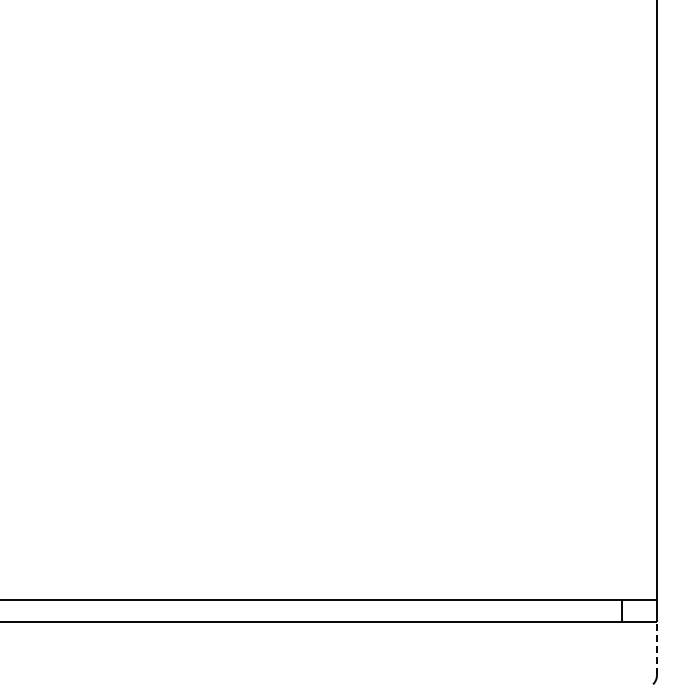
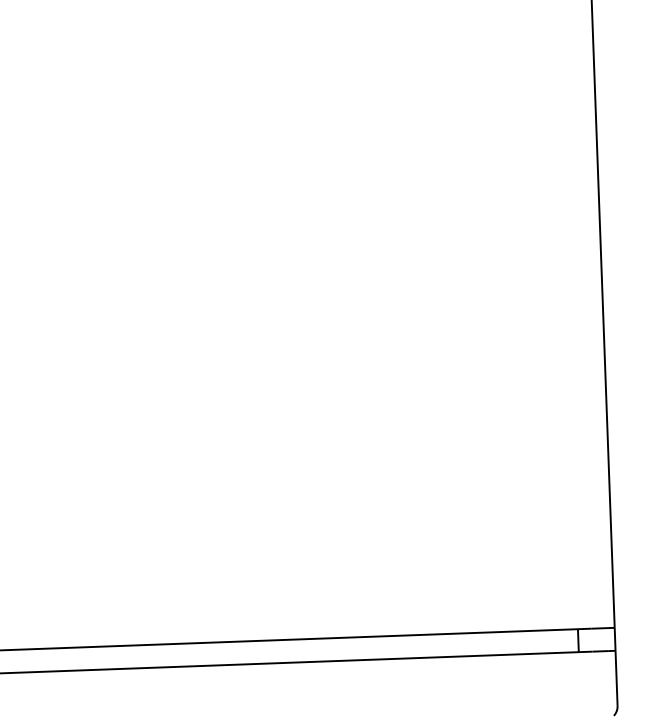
line: (656, 648) -> (616, 678), dashed -> solid

